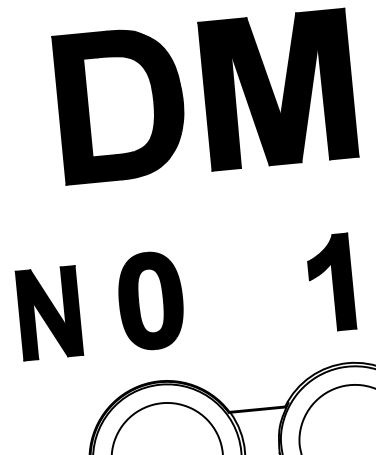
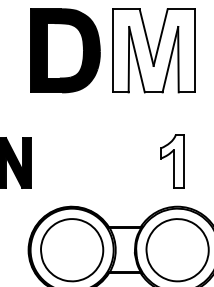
fill: (278, 89) -> (153, 50), removed
fill: (330, 281) -> (172, 160), removed
part: (151, 300) -> (71, 161), removed

